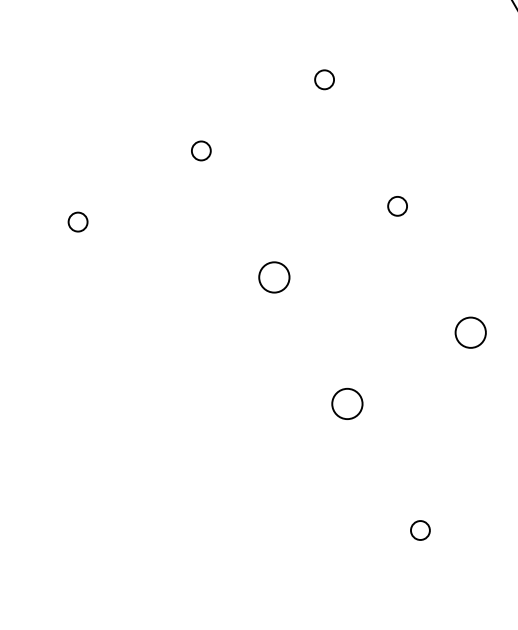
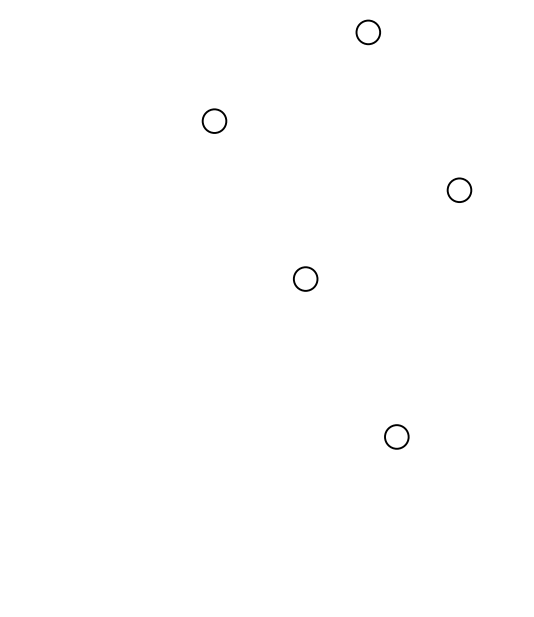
circle: (273, 277) -> (213, 121), size x0.62
circle: (470, 332) -> (459, 189), size x0.62
circle: (346, 403) -> (304, 278), size x0.62

